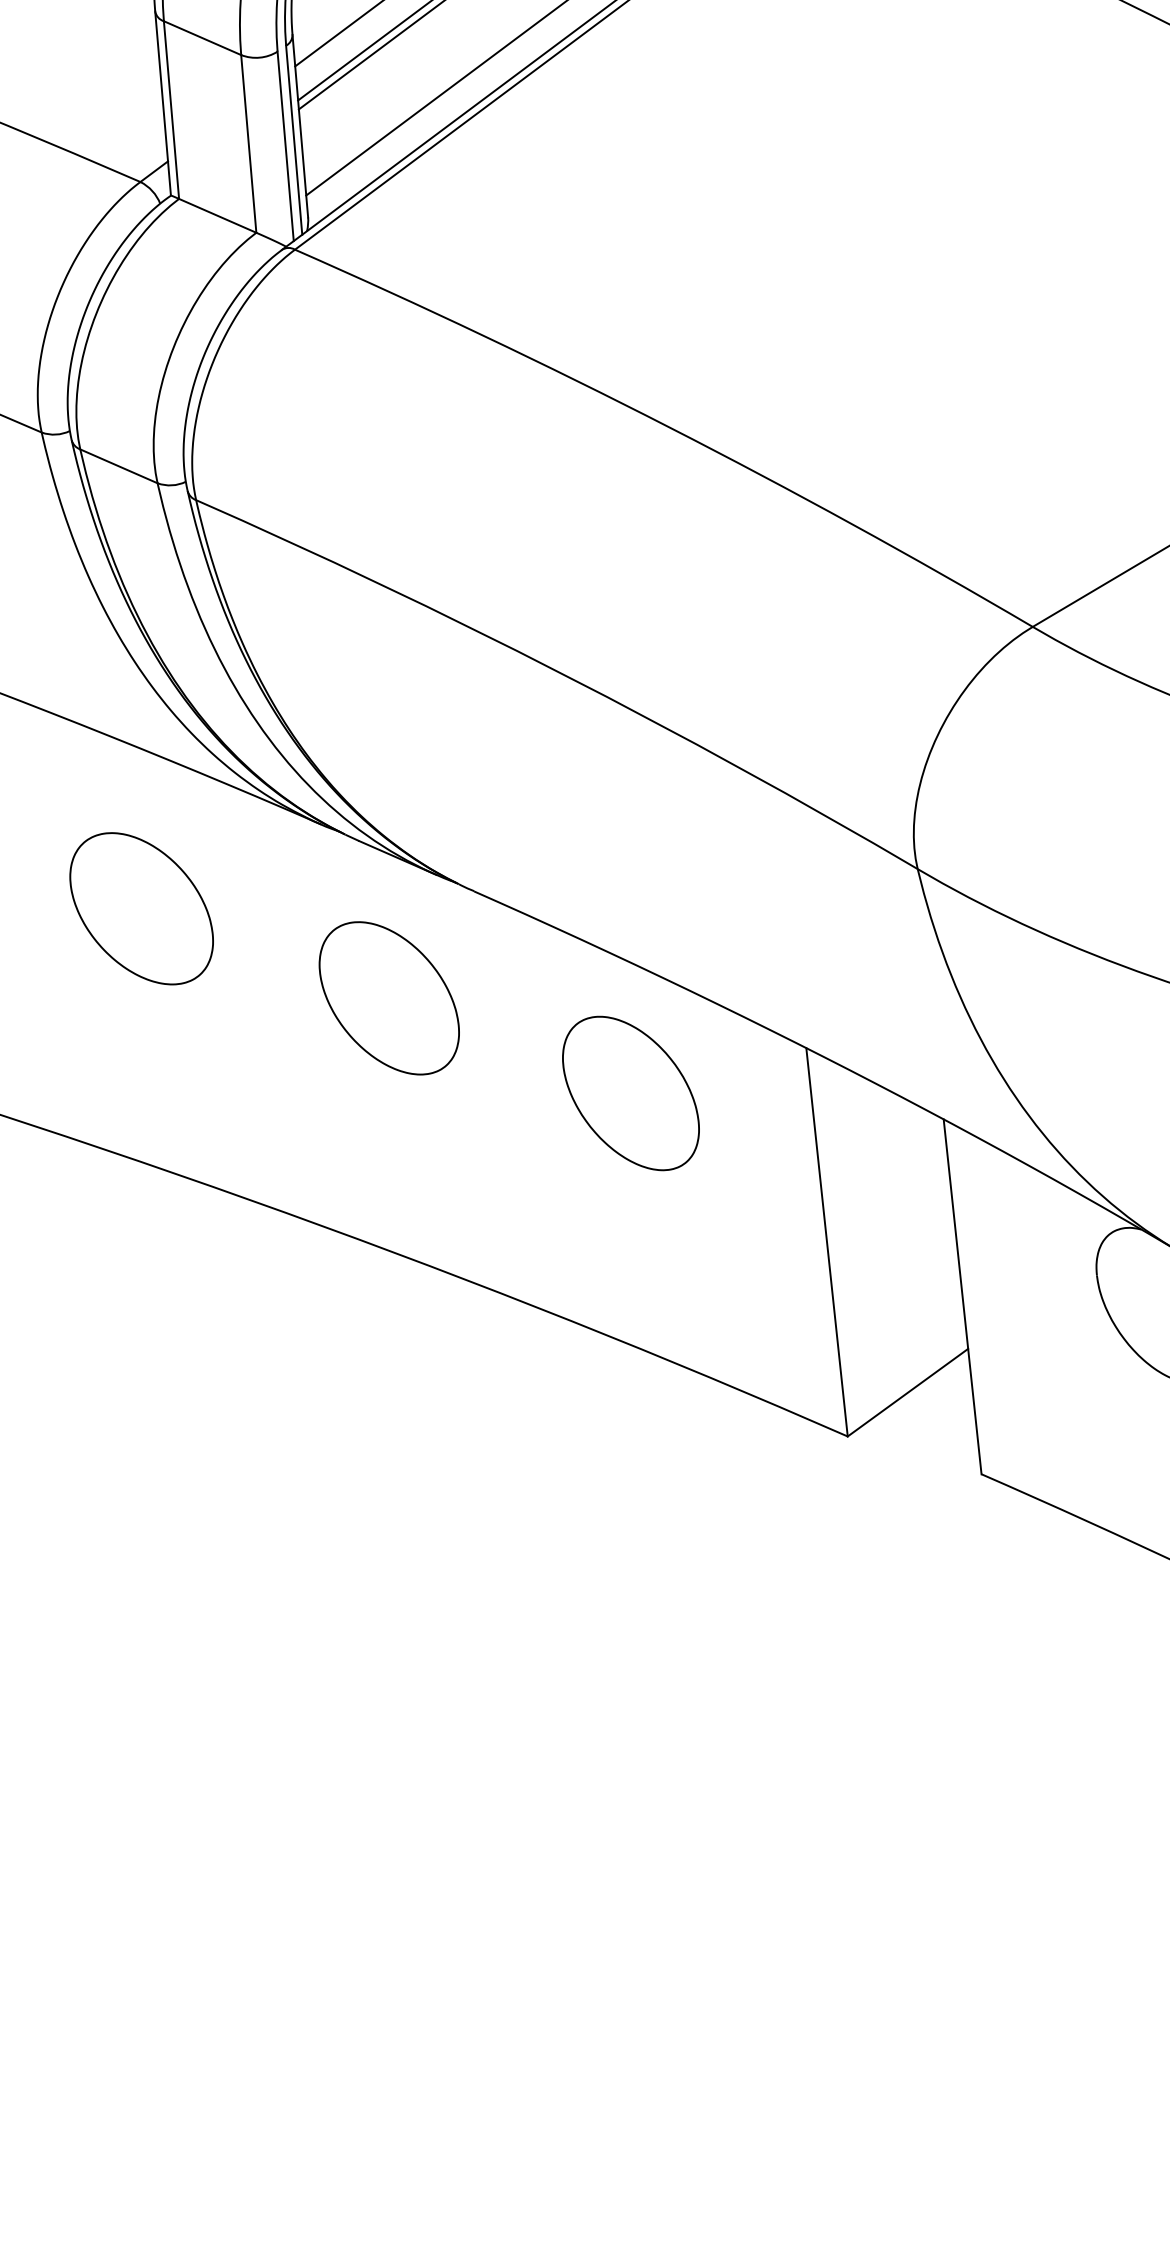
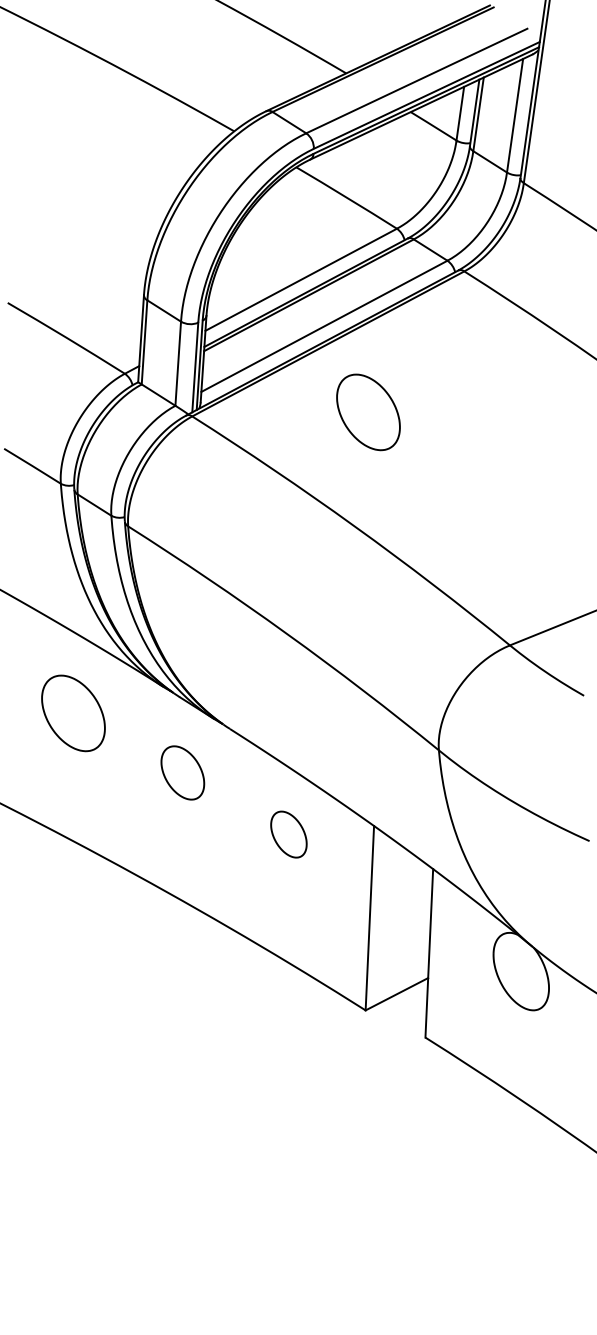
part: (662, 185) -> (368, 412), added
part: (388, 997) -> (182, 772), size x0.7
part: (630, 1093) -> (288, 834), size x0.6

